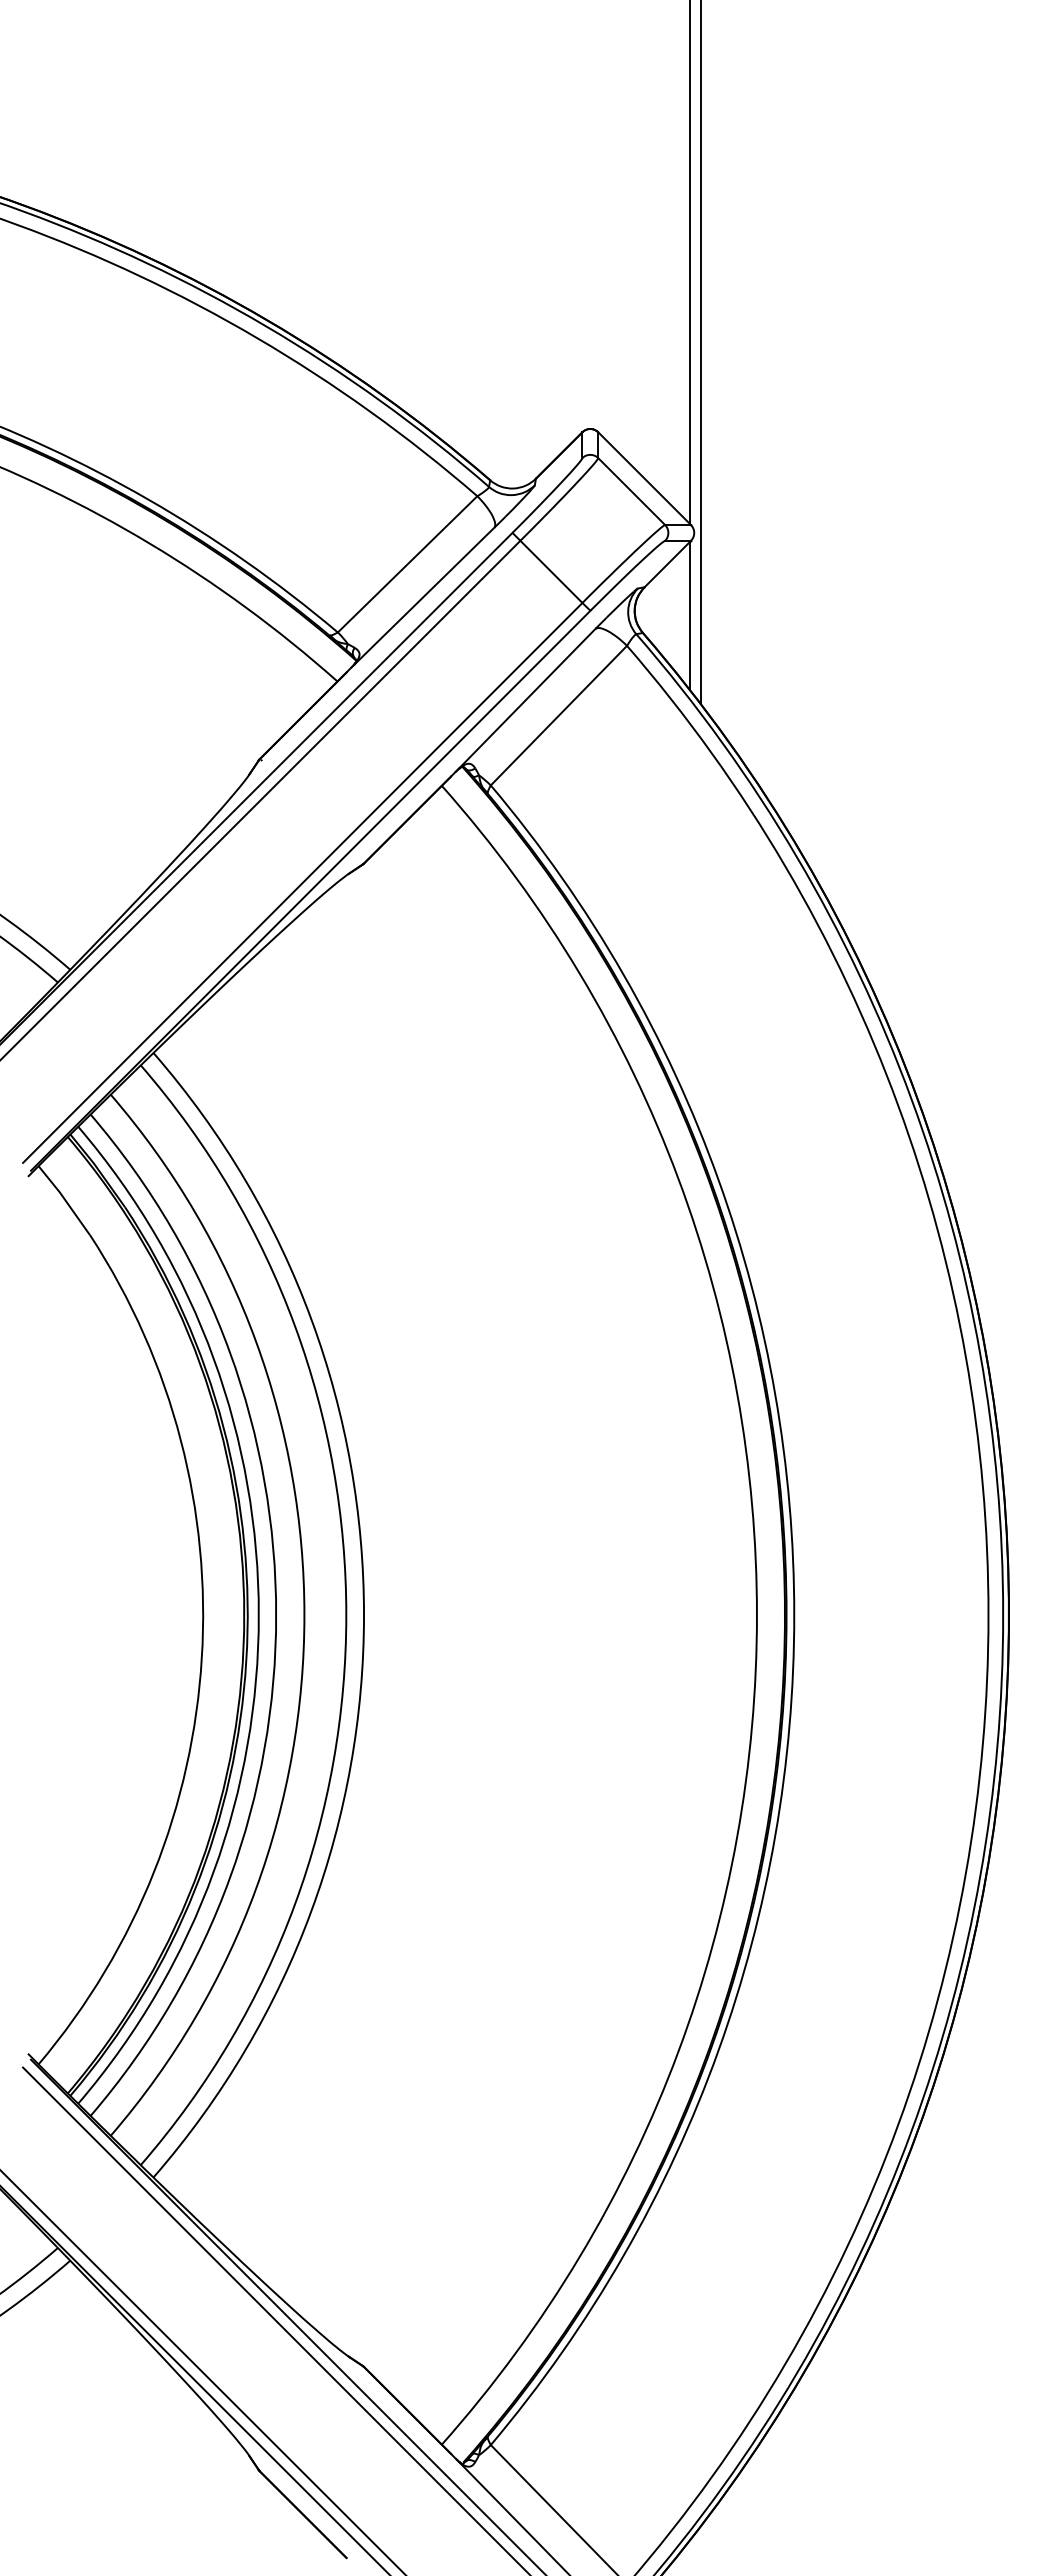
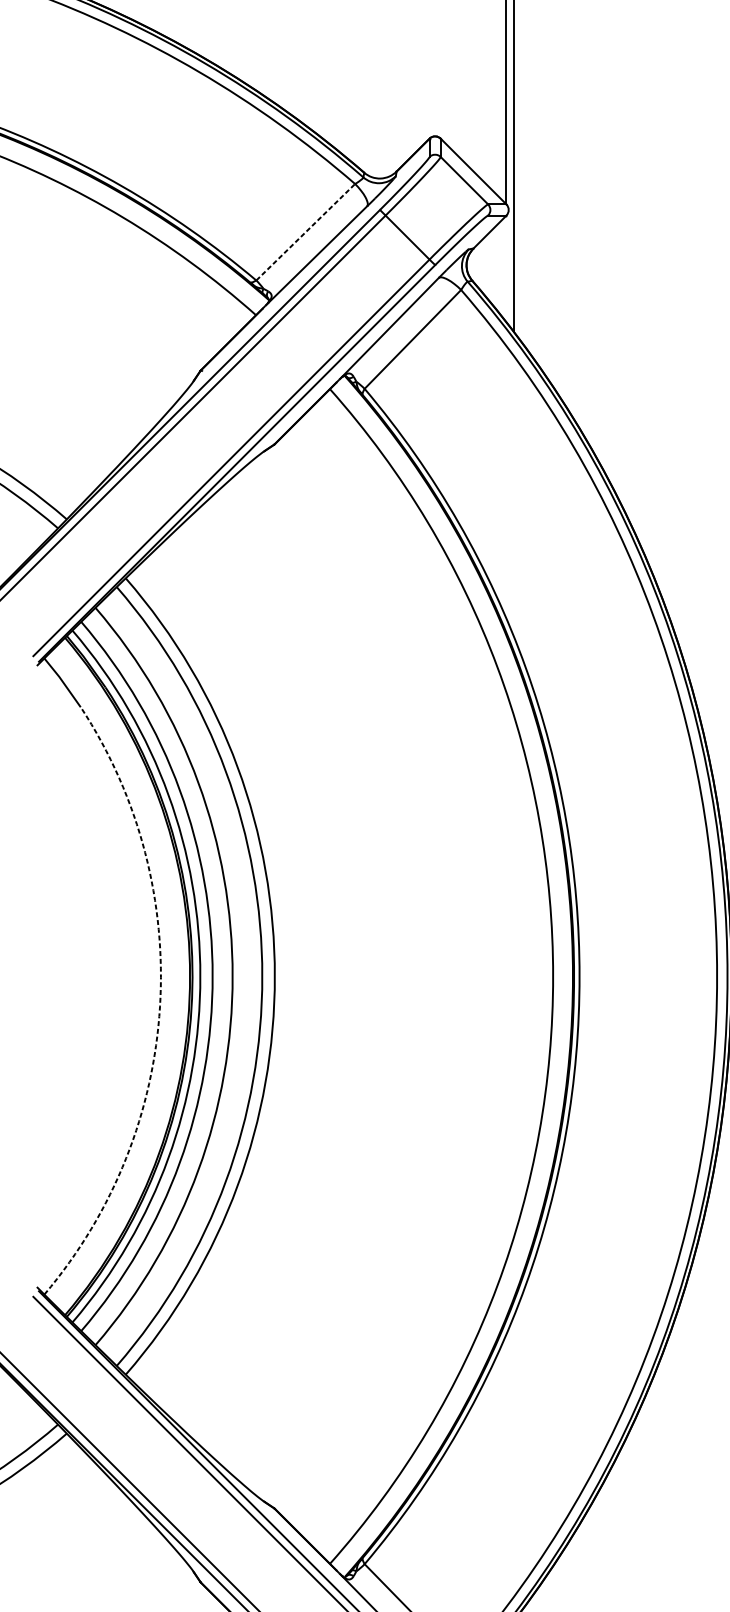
line: (408, 563) -> (306, 231), solid -> dashed
line: (689, 615) -> (505, 268), removed
arc: (201, 1658) -> (159, 1007), solid -> dashed

